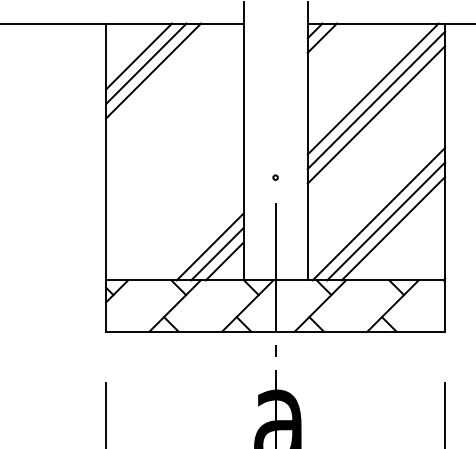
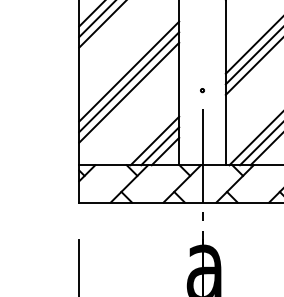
line: (174, 151) -> (129, 71), added
line: (174, 165) -> (129, 81), added
line: (174, 180) -> (129, 92), added

